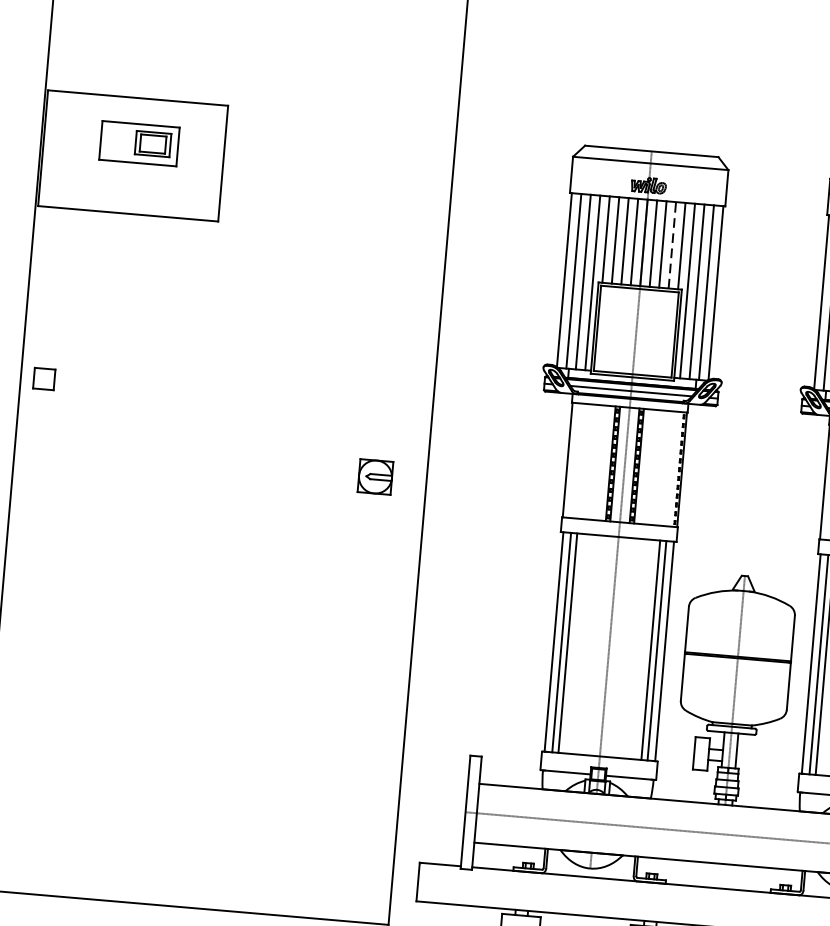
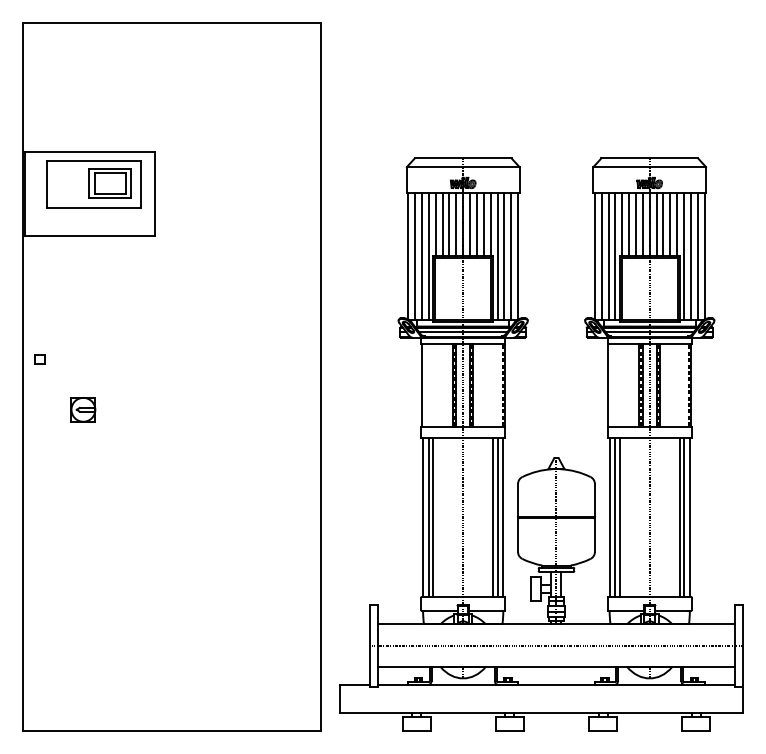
part: (138, 143) -> (93, 184), size x1.67
line: (671, 245) -> (483, 224), dashed -> solid
part: (43, 378) -> (39, 359), size x0.62
part: (375, 476) -> (83, 409), moved

